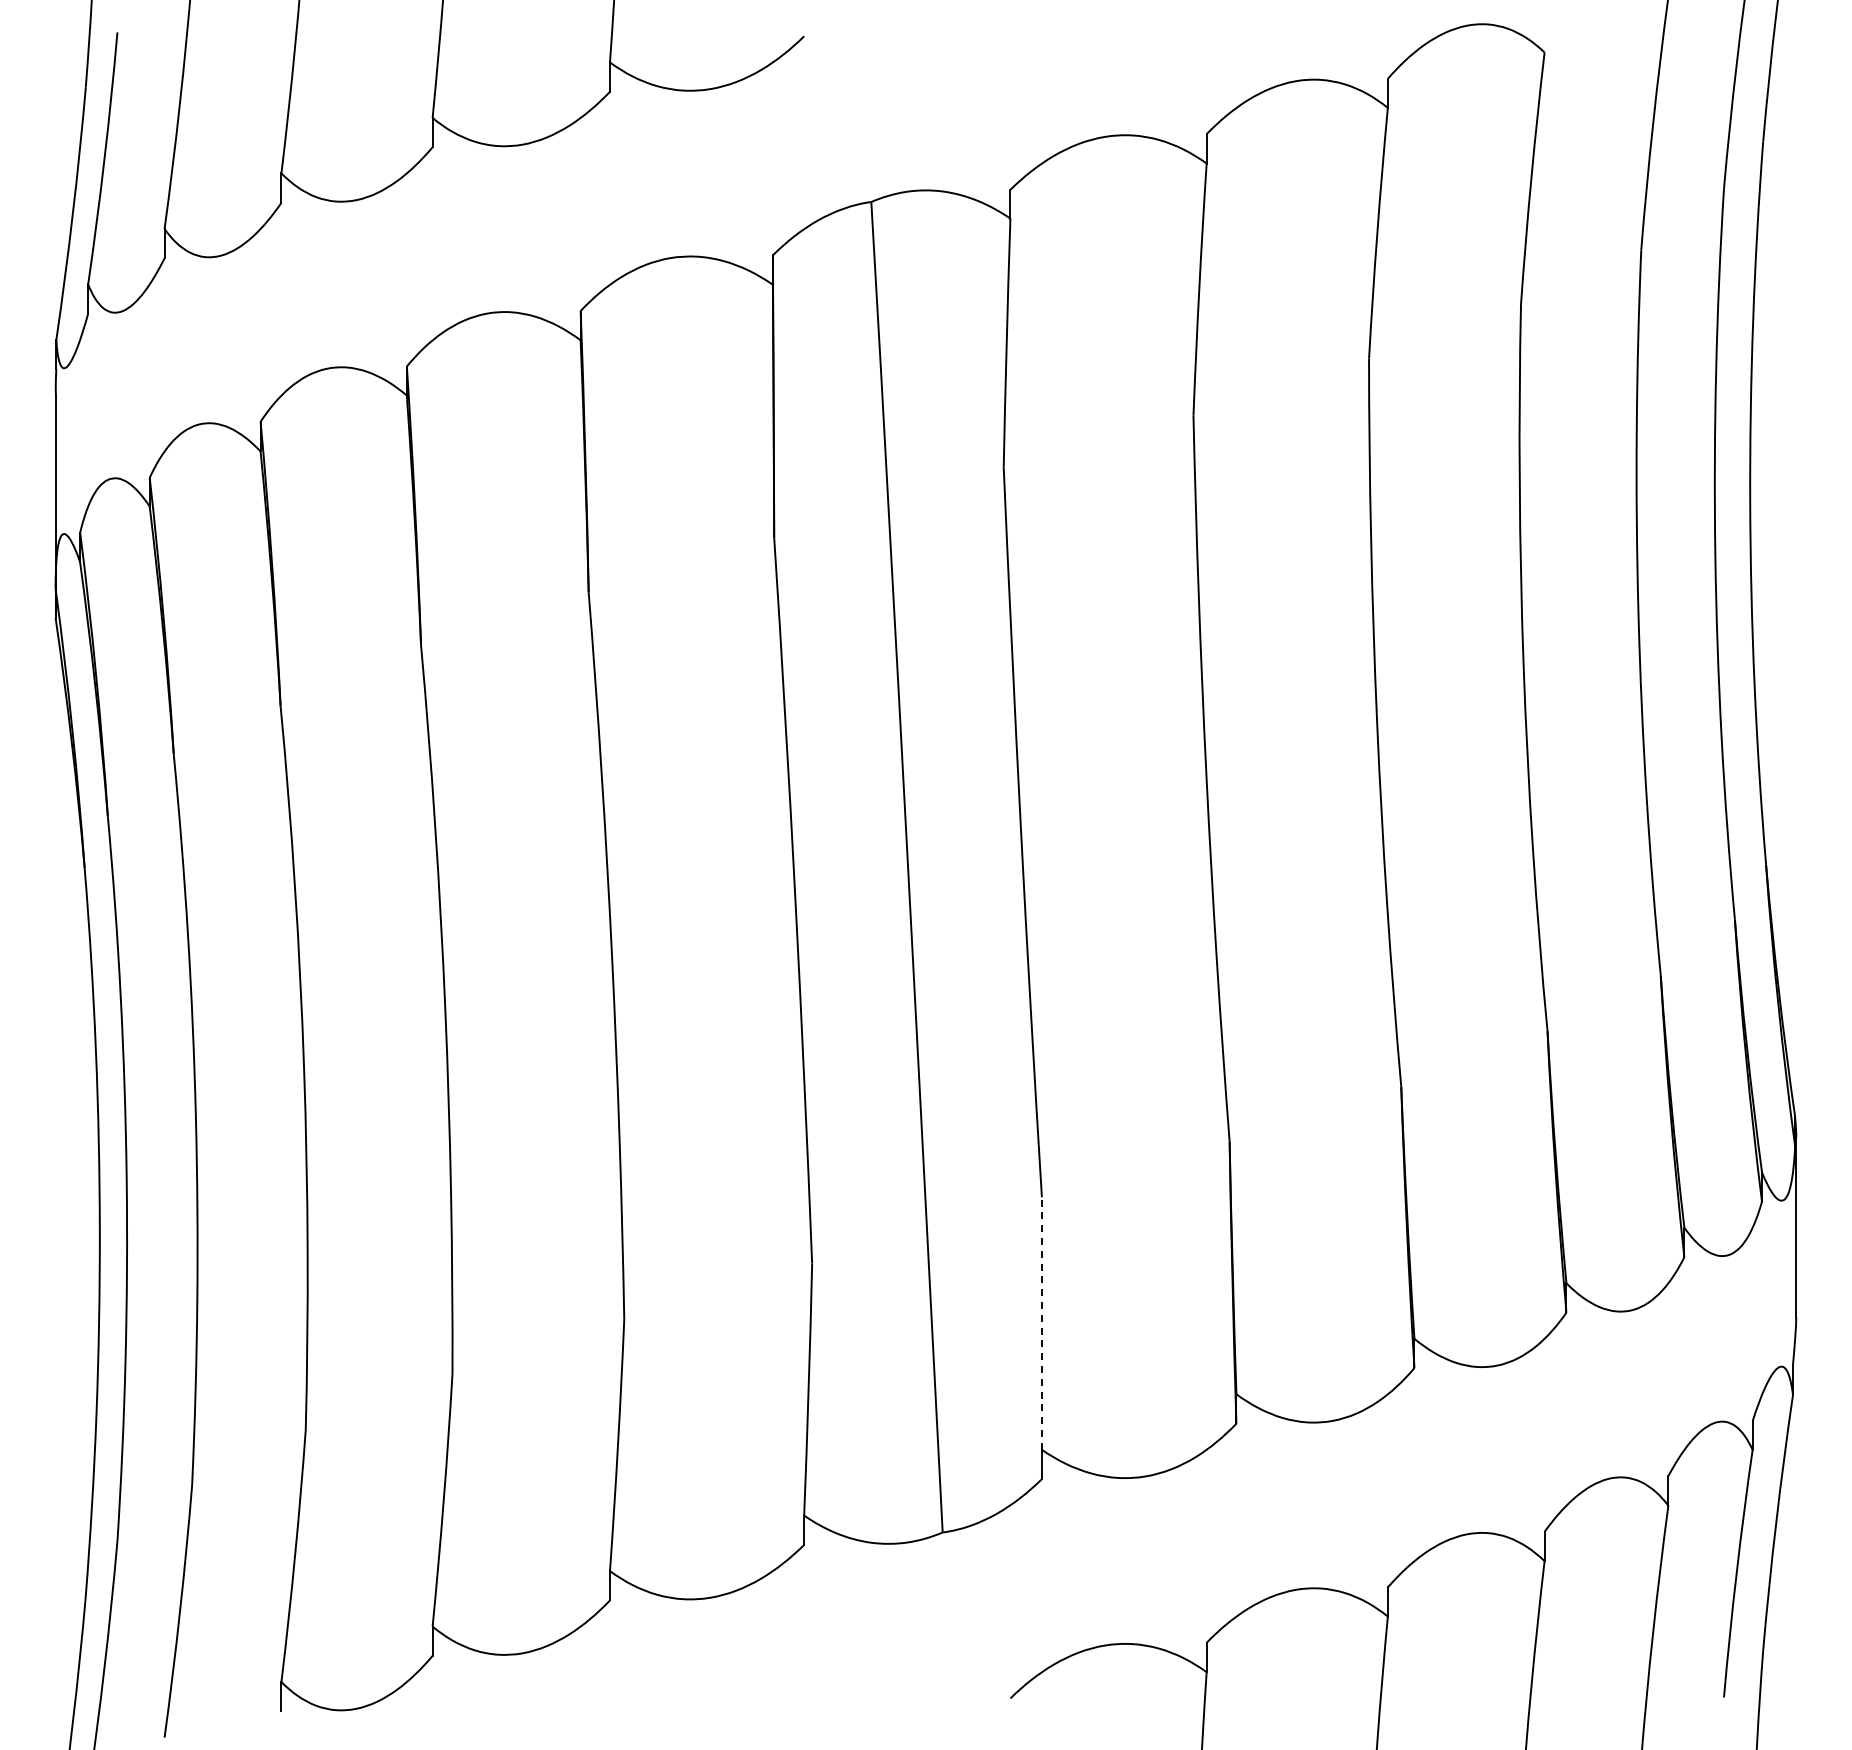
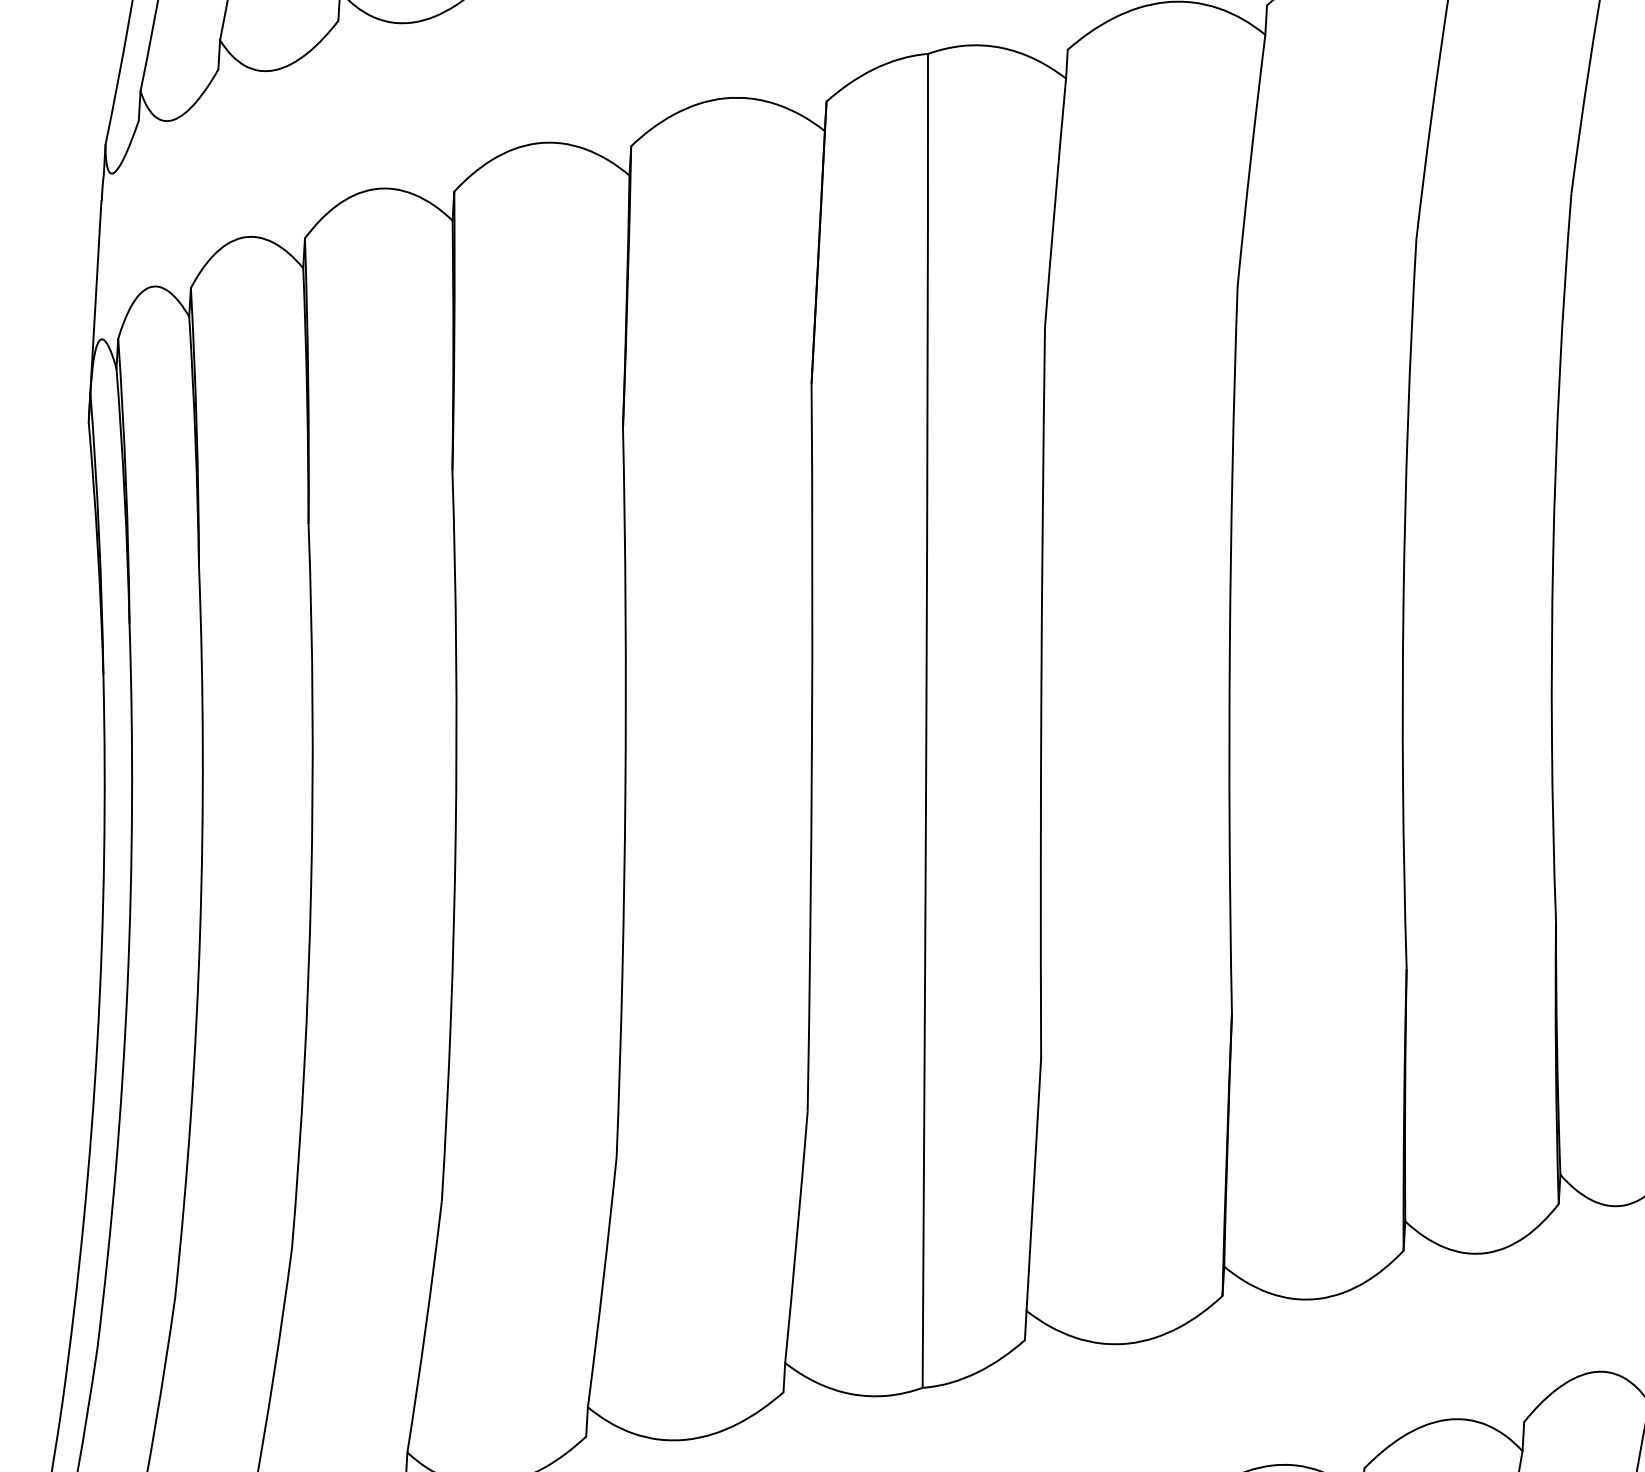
line: (1041, 1323) -> (1033, 1184), dashed -> solid

